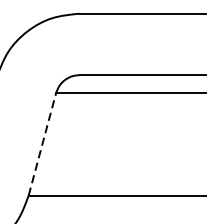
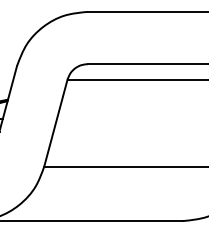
line: (41, 143) -> (55, 122), dashed -> solid

